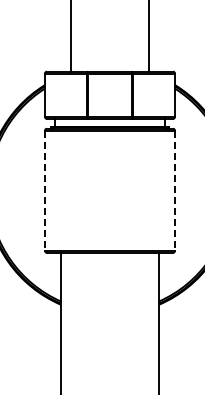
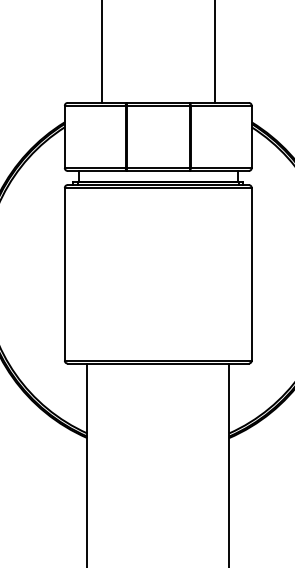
line: (45, 191) -> (65, 275), dashed -> solid
line: (174, 191) -> (251, 275), dashed -> solid

